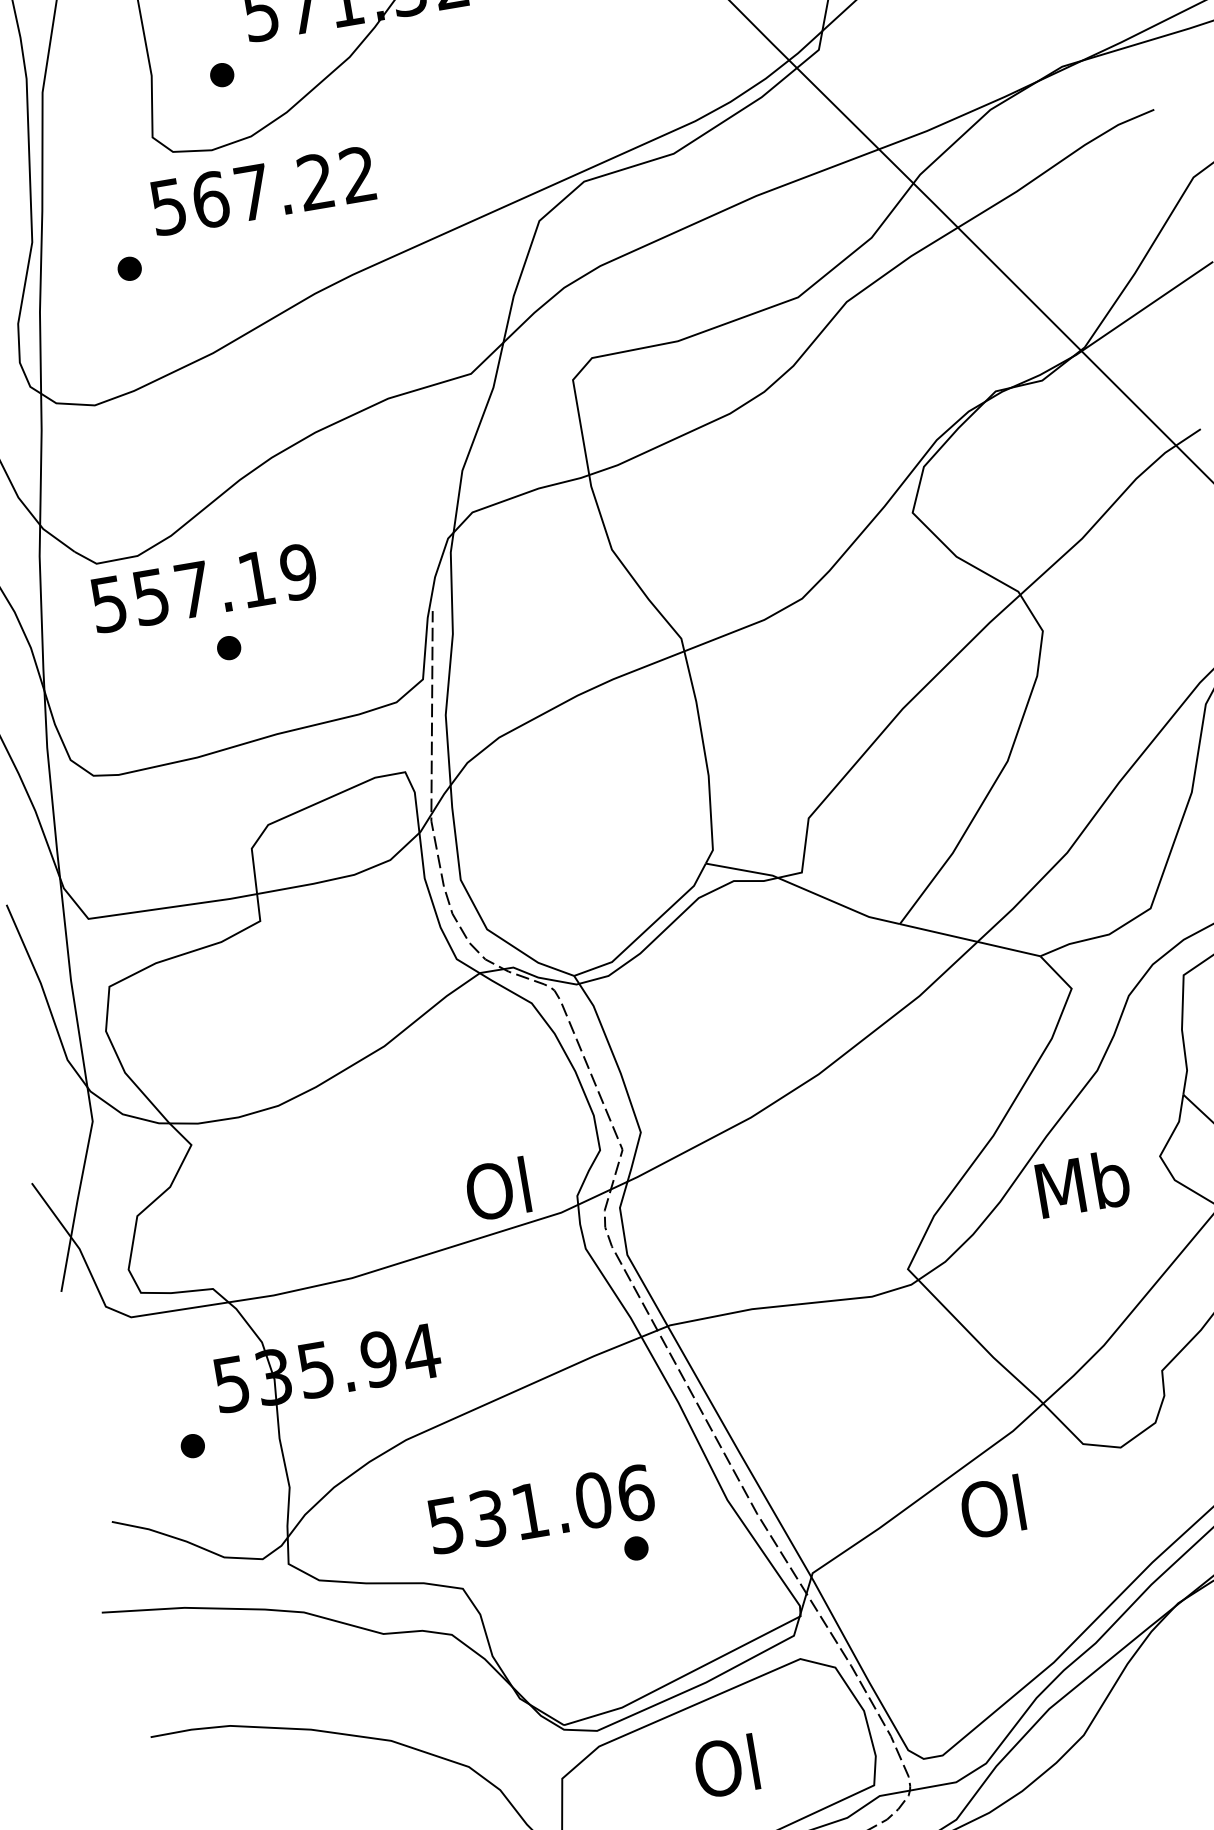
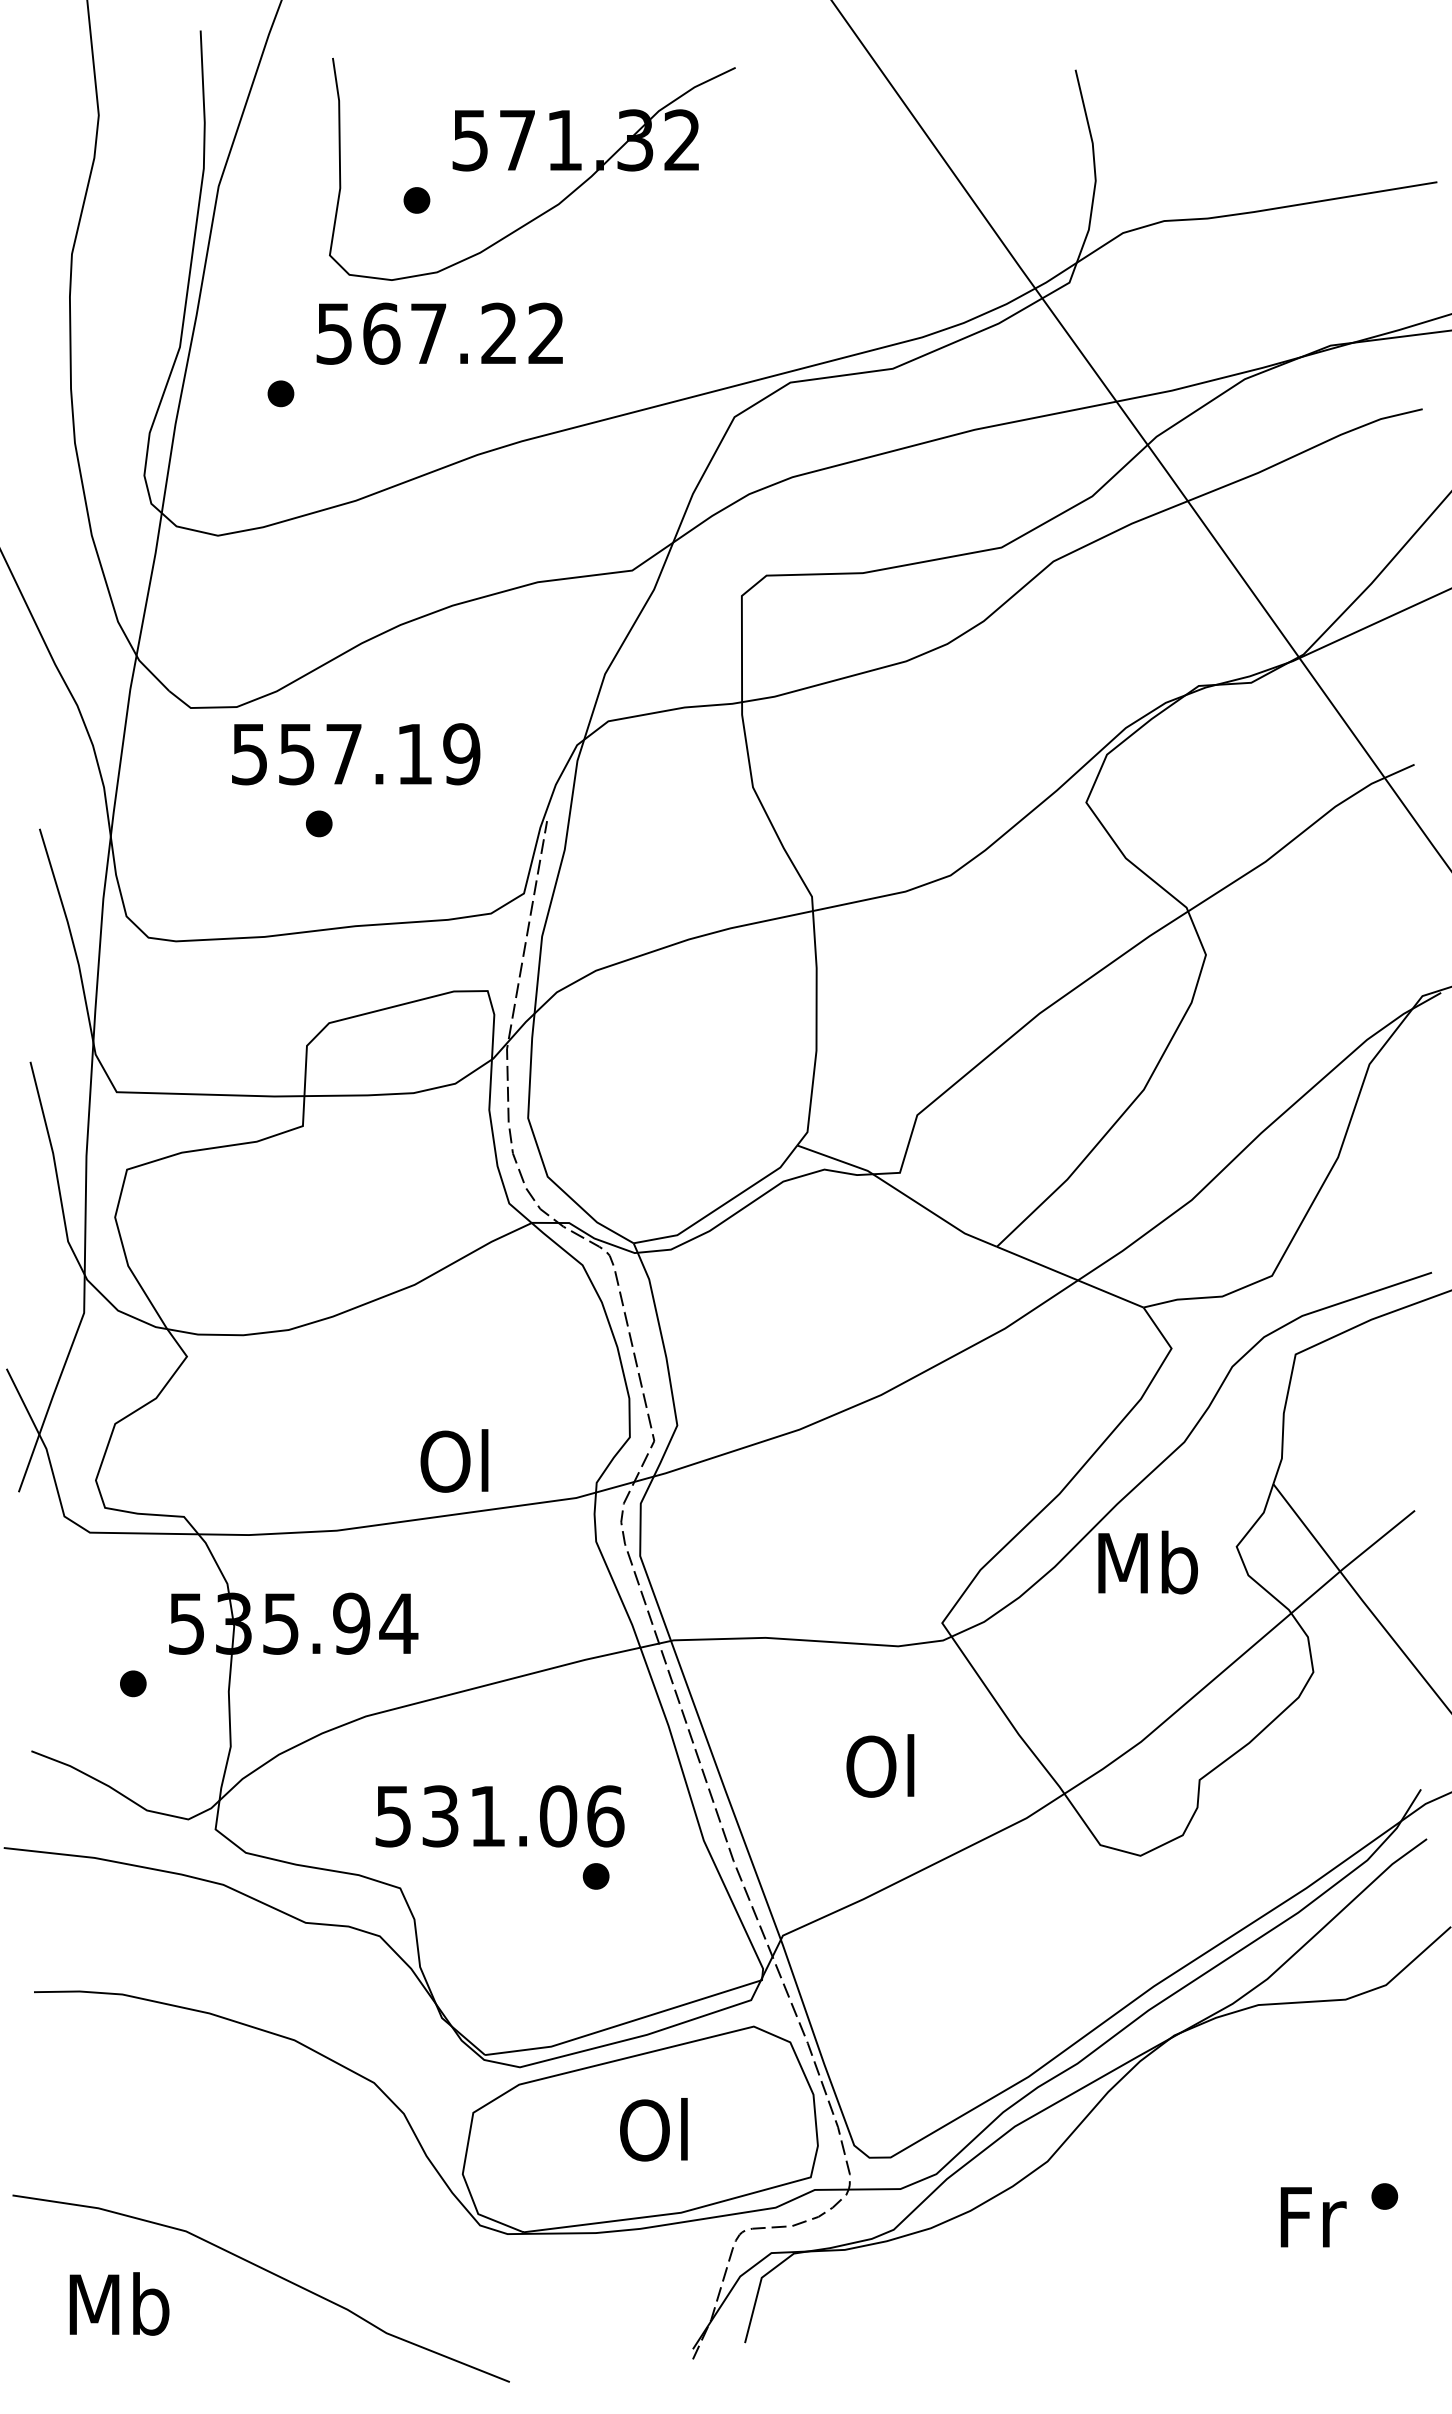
text: (204, 588) -> (356, 754), moved
text: (497, 1188) -> (454, 1460), moved
text: (992, 1506) -> (880, 1765), moved

